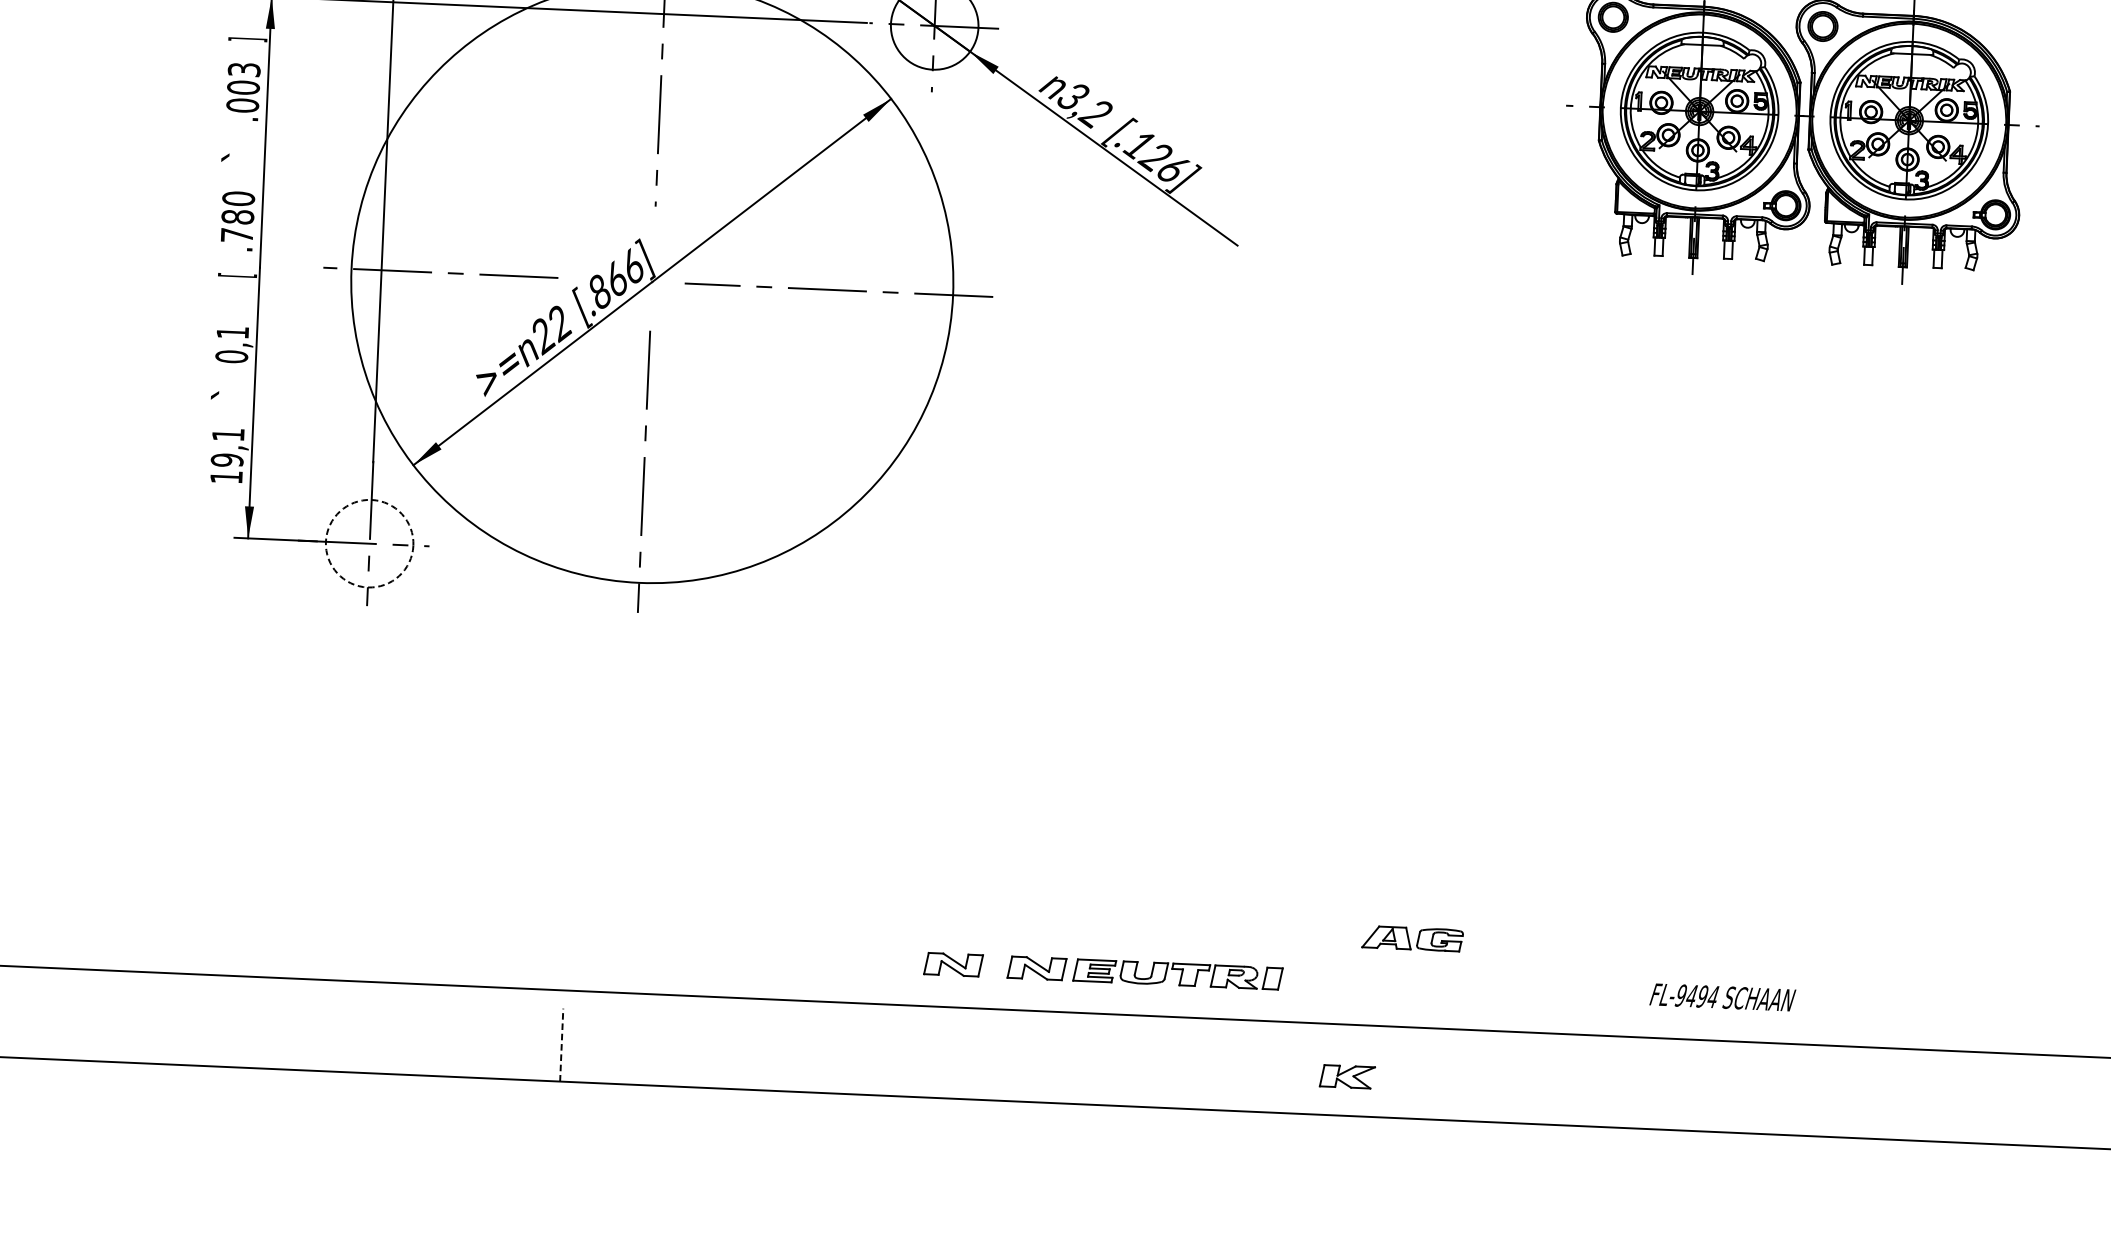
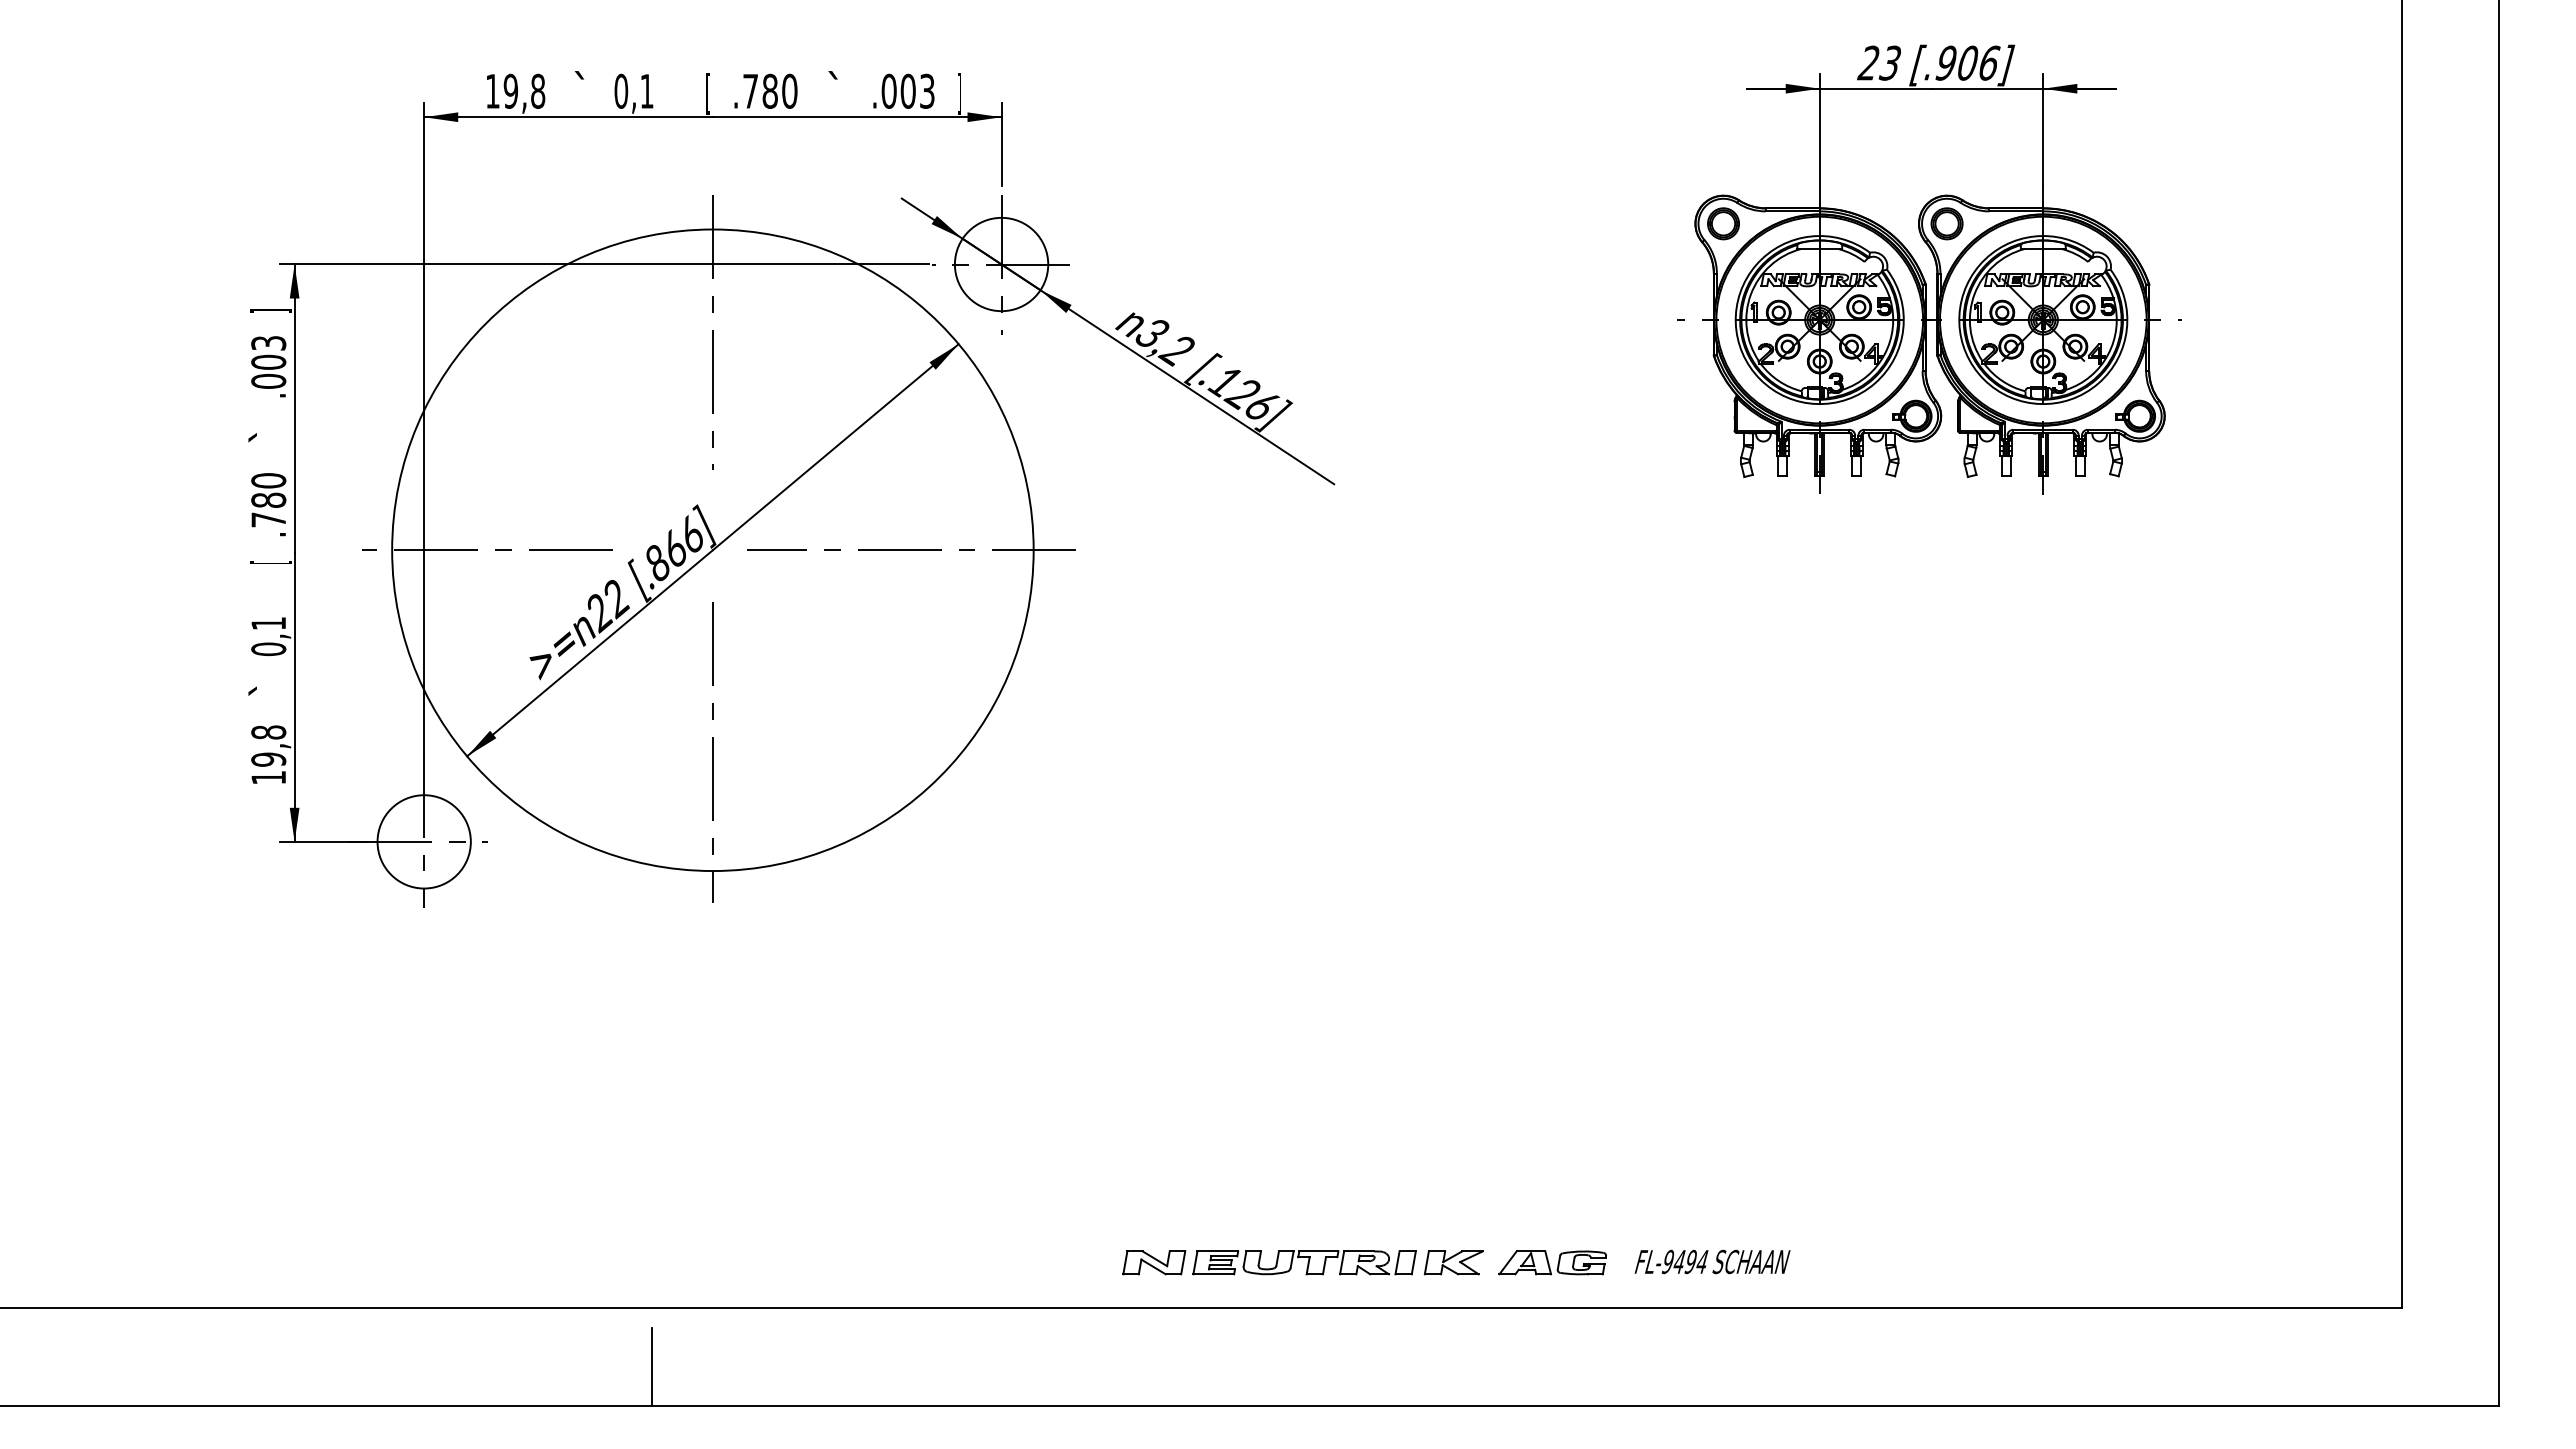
text: (228, 434) -> (268, 732), 19,1 -> 19,8
circle: (369, 543) -> (423, 841), dashed -> solid
part: (1412, 938) -> (1552, 1262), moved
part: (953, 964) -> (1065, 1262), removed
text: (1722, 997) -> (1712, 1261), moved
line: (561, 1044) -> (651, 1366), dashed -> solid
part: (1347, 1076) -> (1453, 1262), moved

